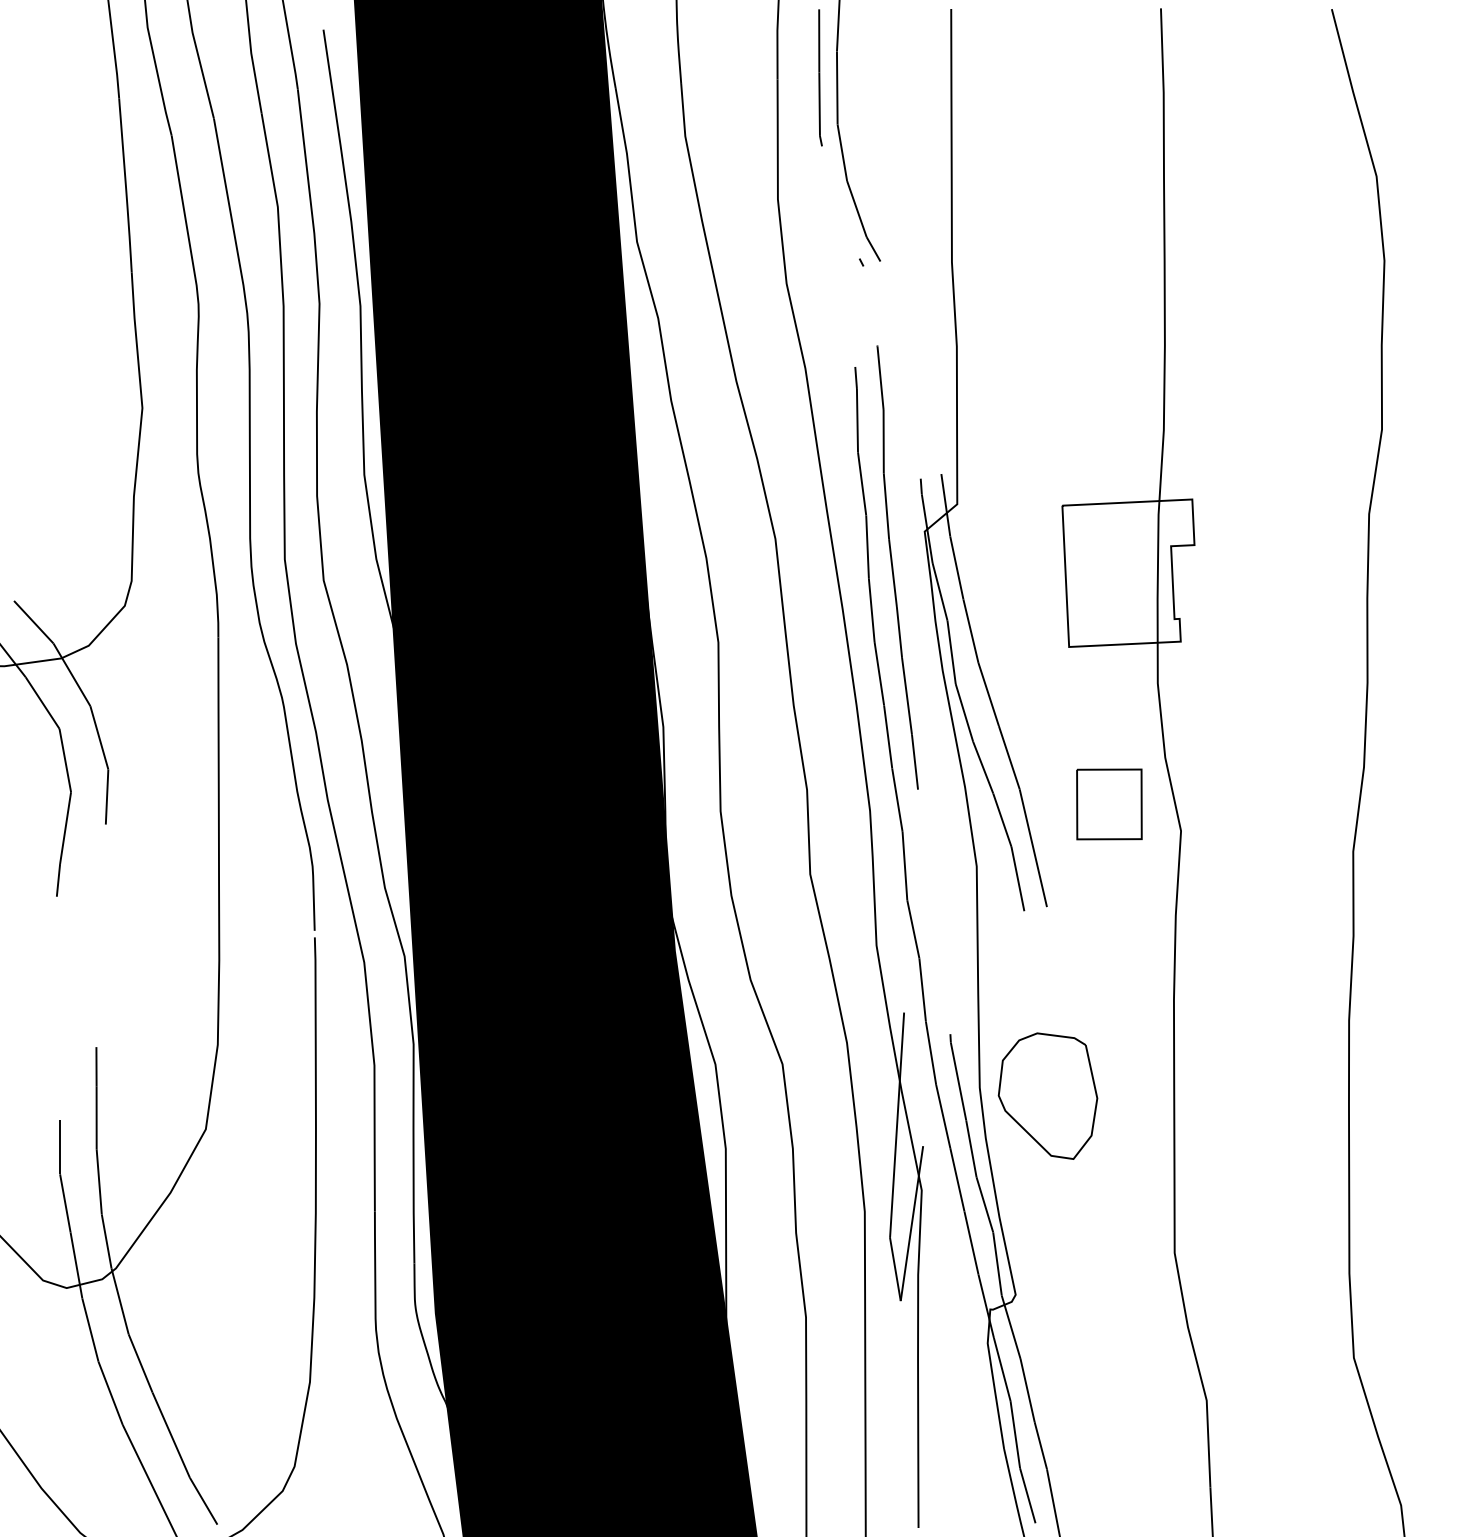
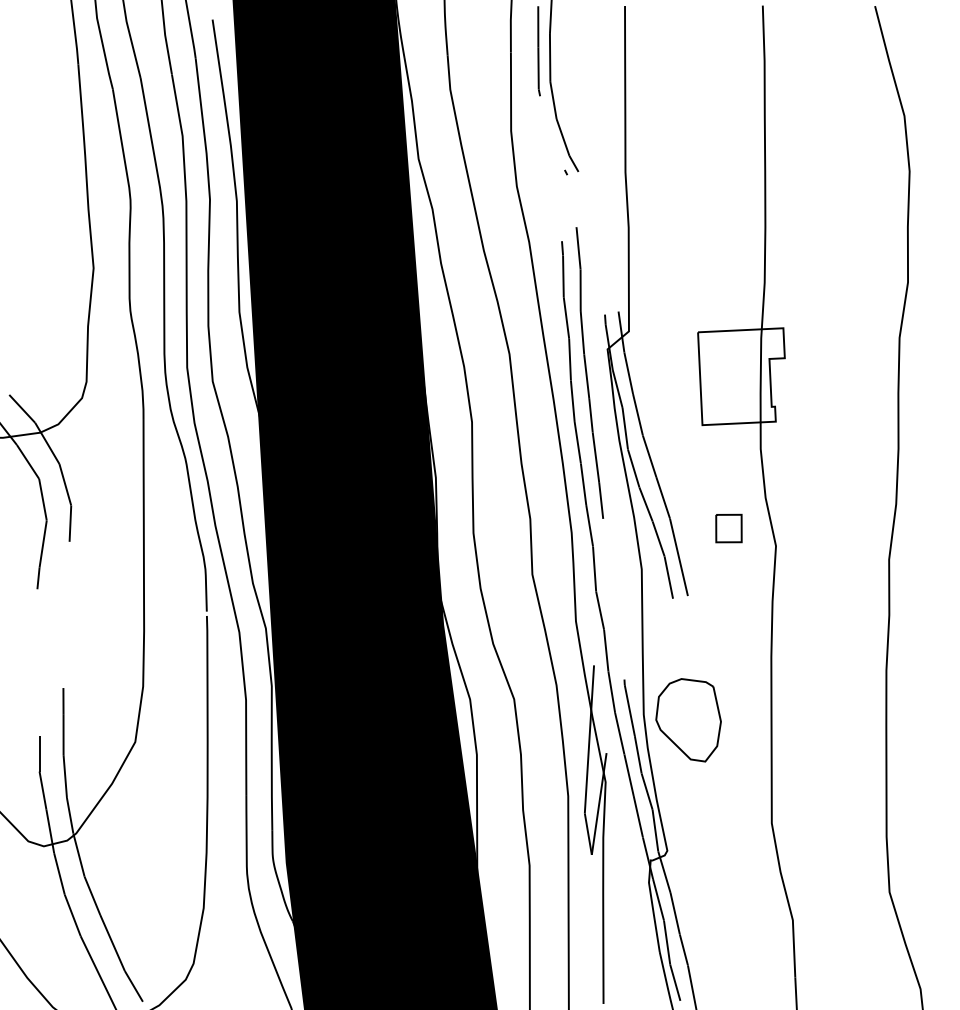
part: (1108, 804) -> (728, 528), size x0.6

